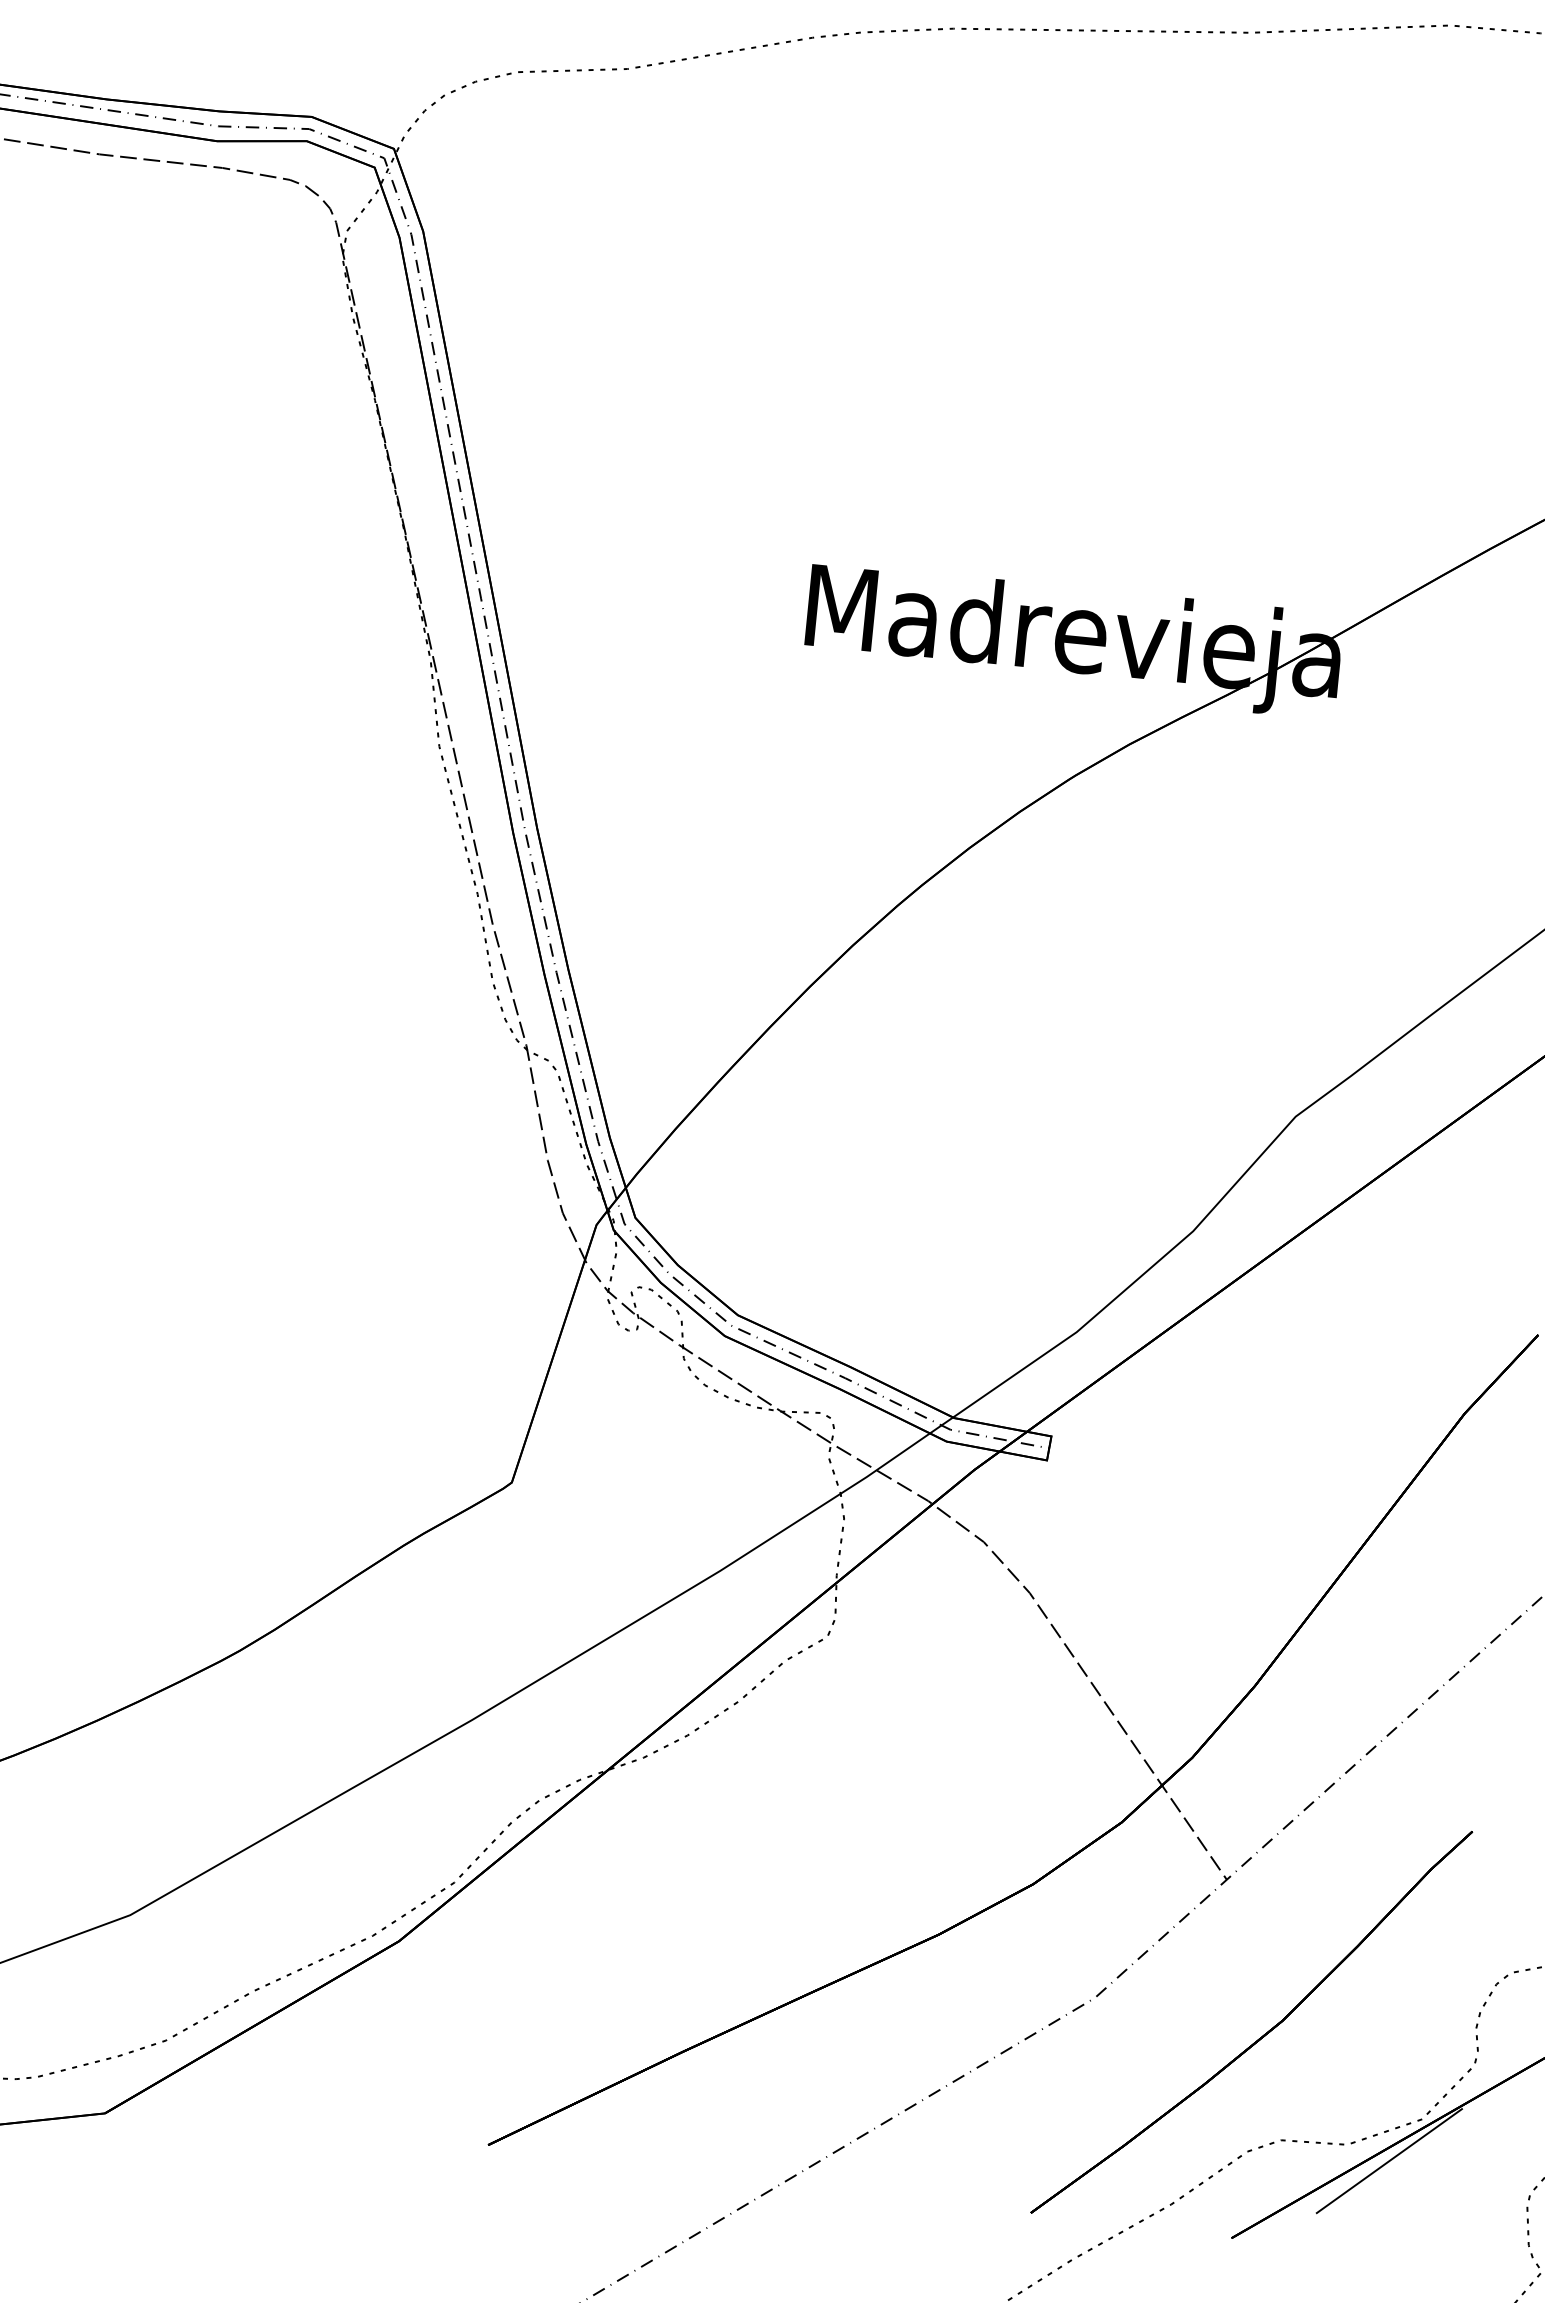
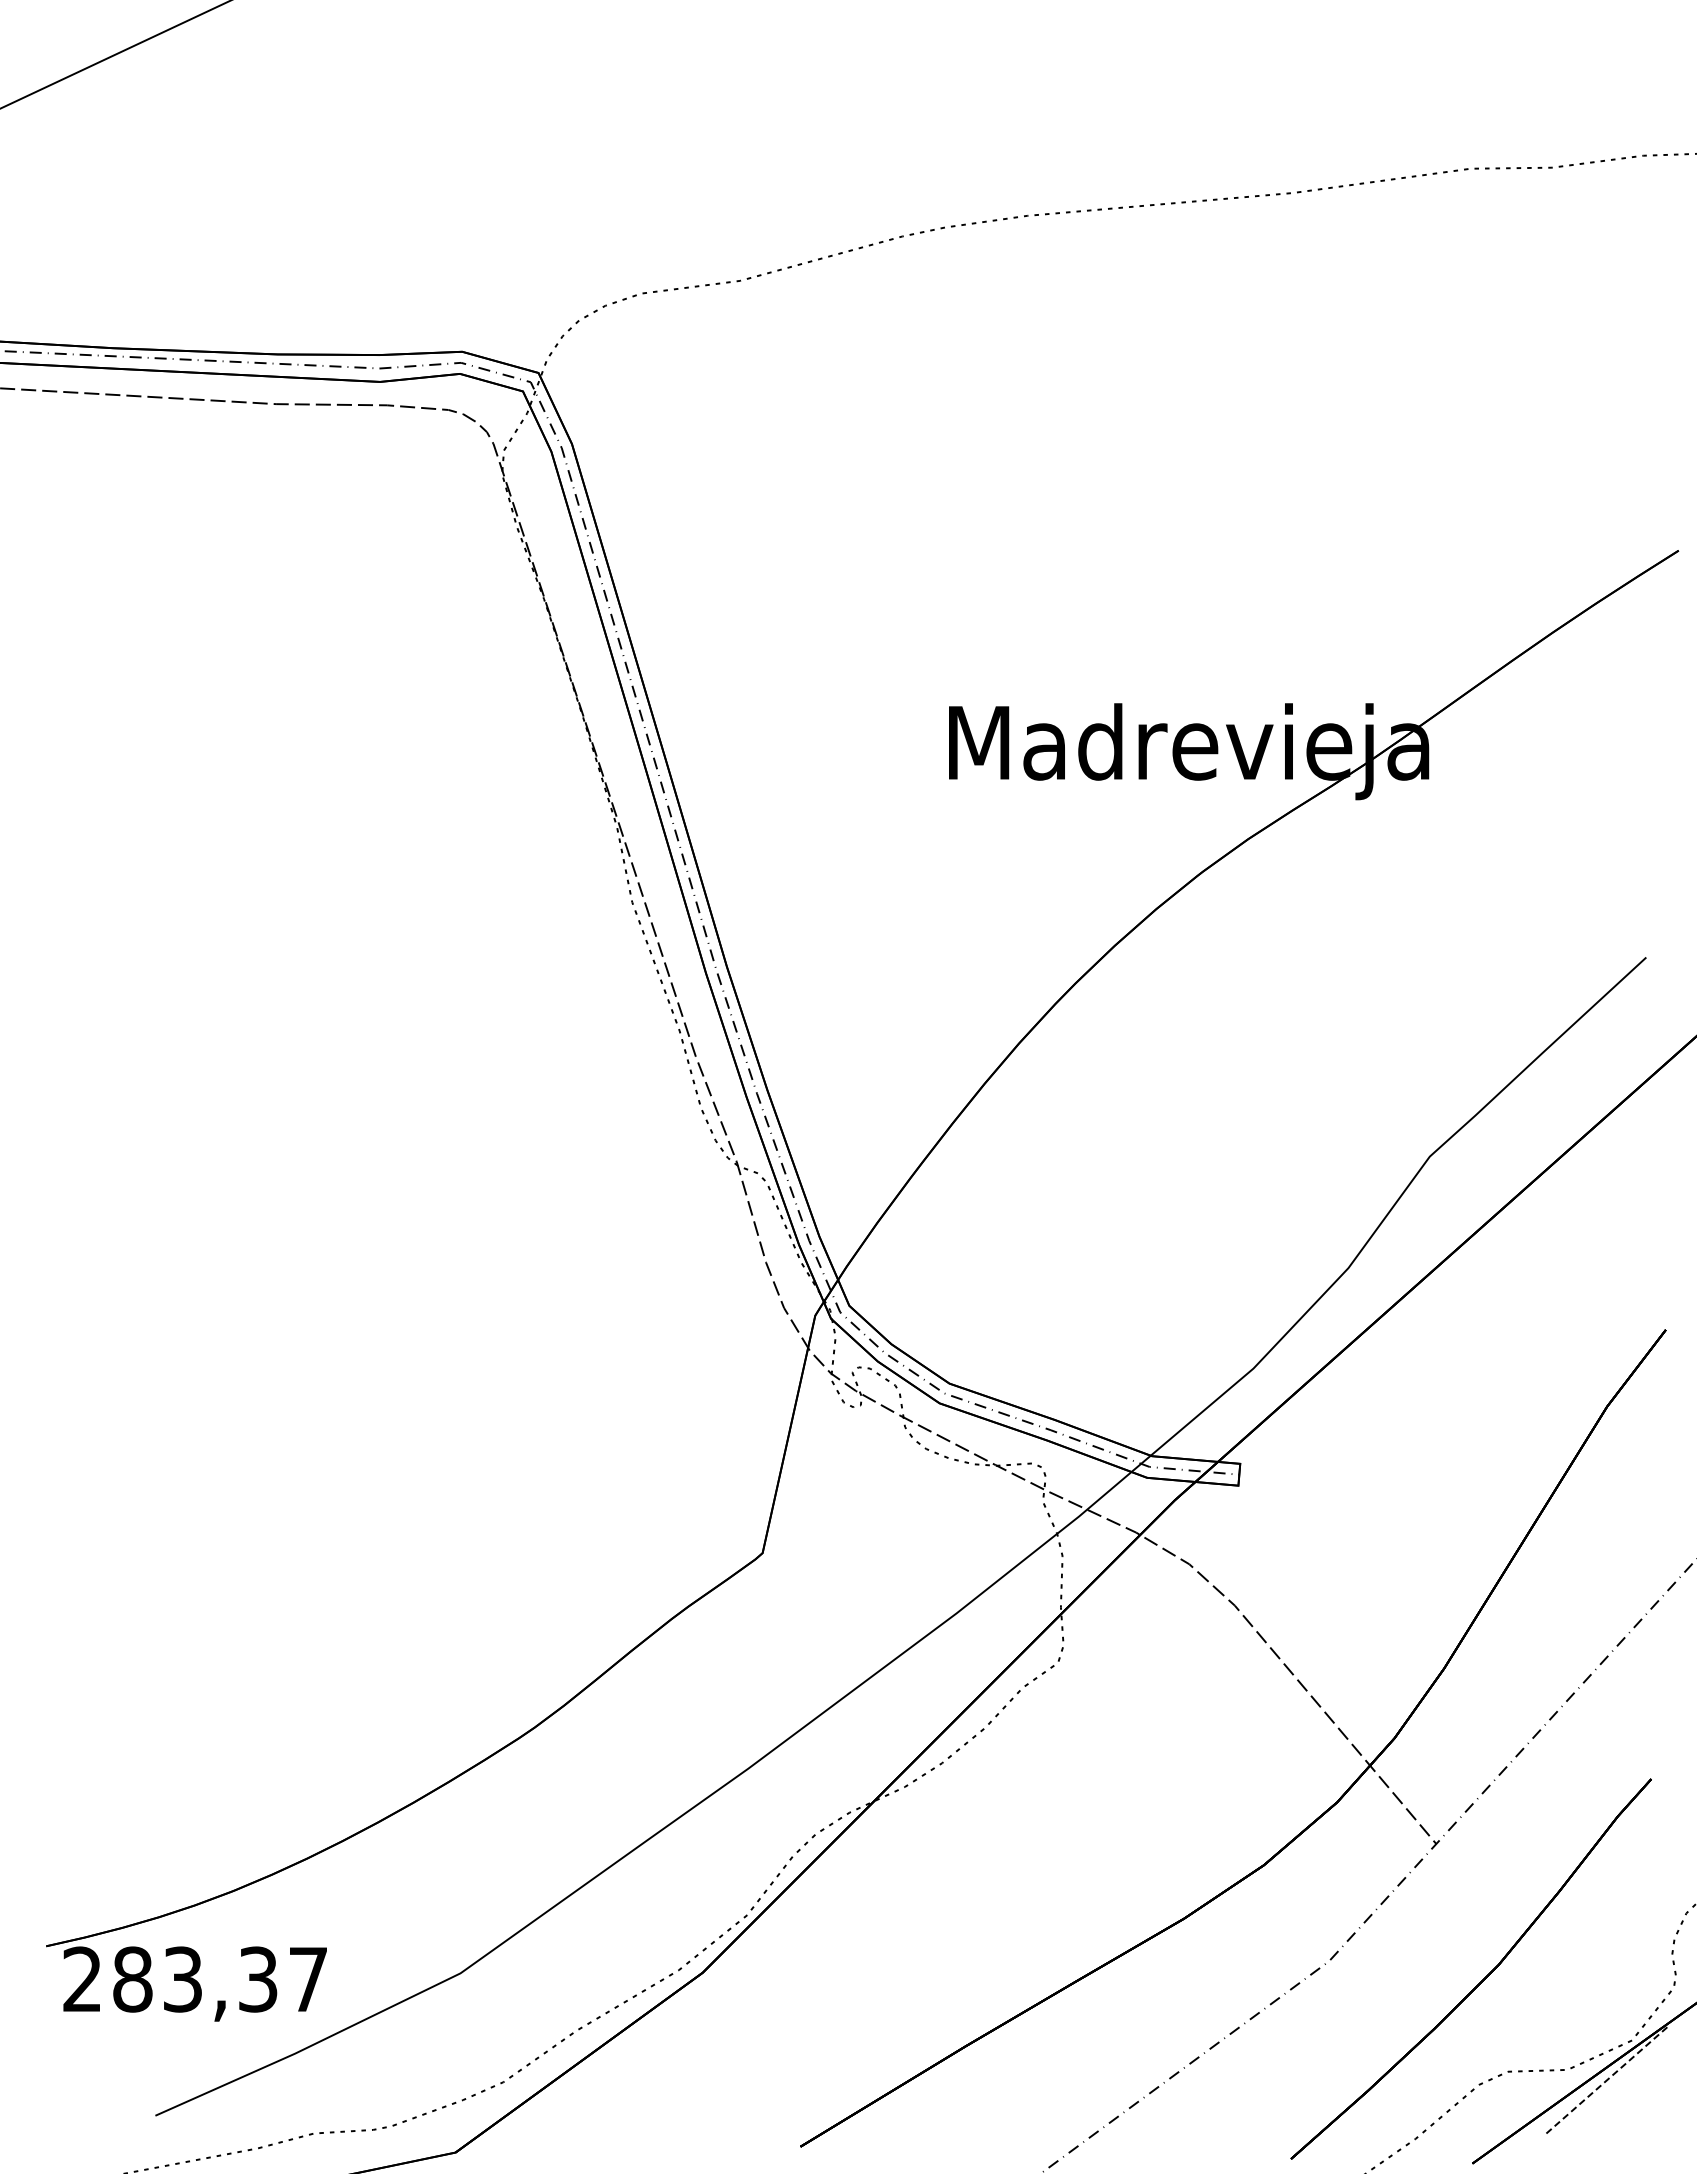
line: (1389, 2160) -> (1606, 2080), solid -> dashed

